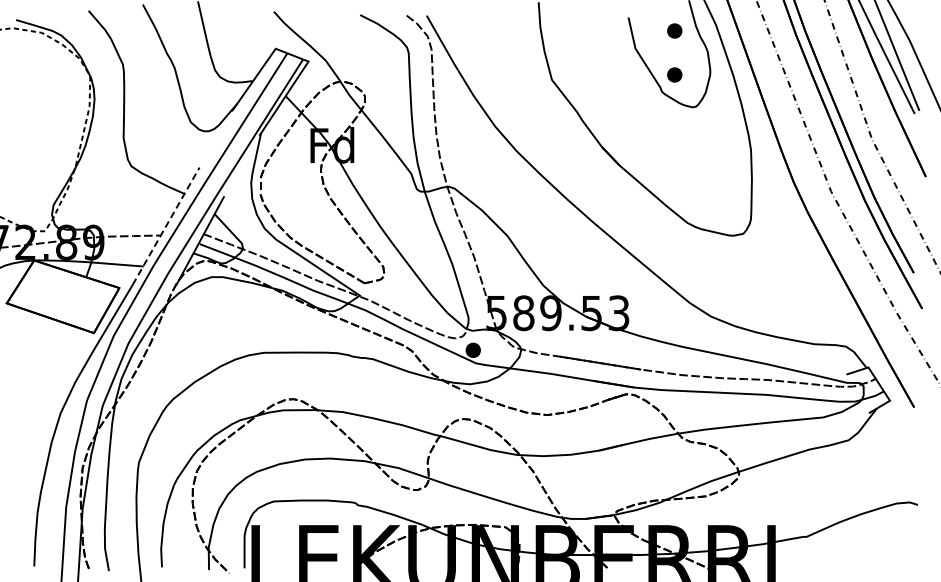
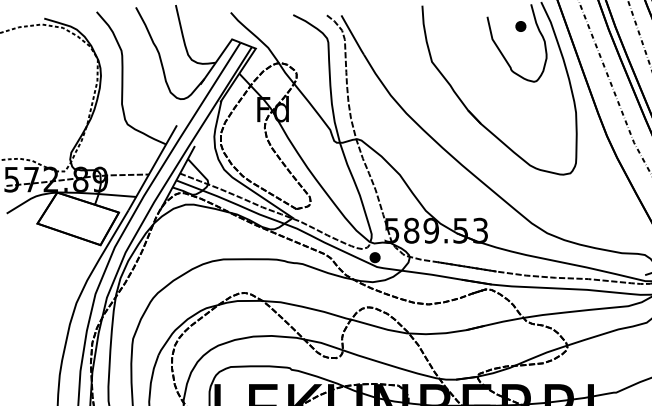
part: (674, 74) -> (520, 58), removed
line: (165, 226) -> (152, 168), dashed -> solid

